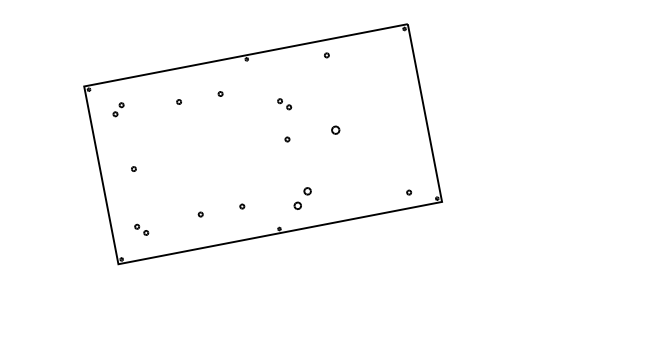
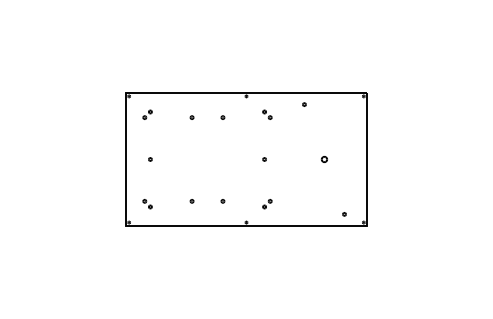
part: (284, 103) -> (267, 114), moved
part: (334, 130) -> (323, 159), moved
part: (303, 199) -> (267, 204), size x0.62

